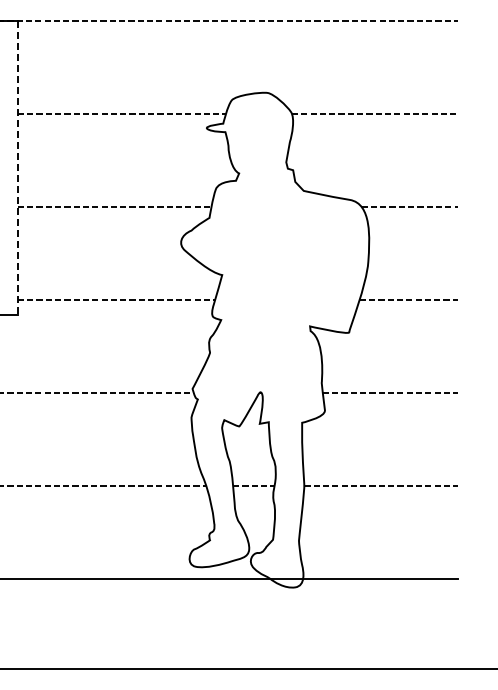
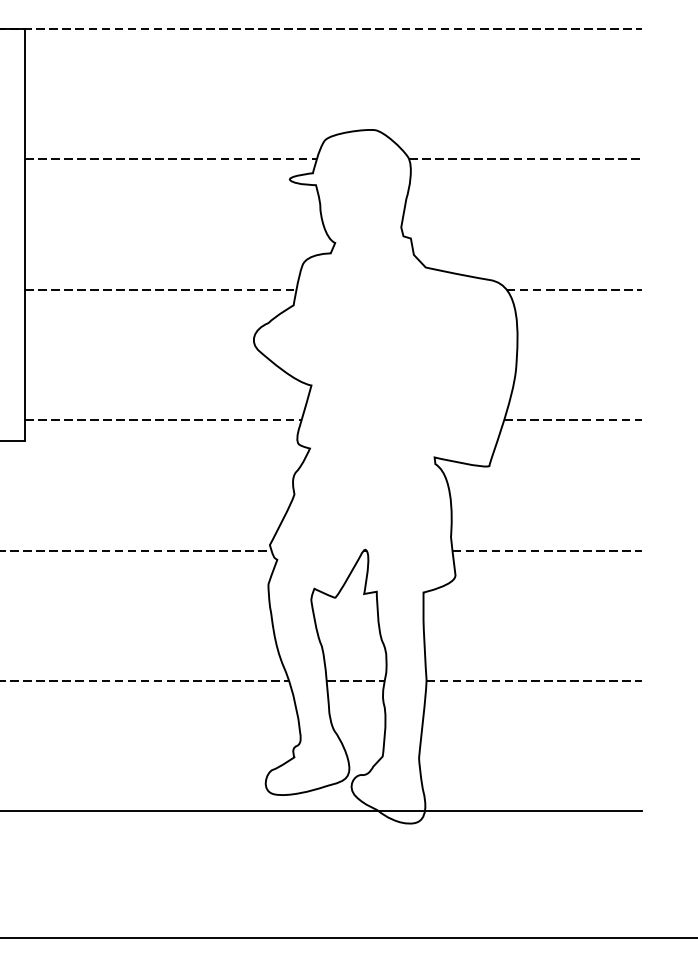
line: (17, 168) -> (24, 236), dashed -> solid

